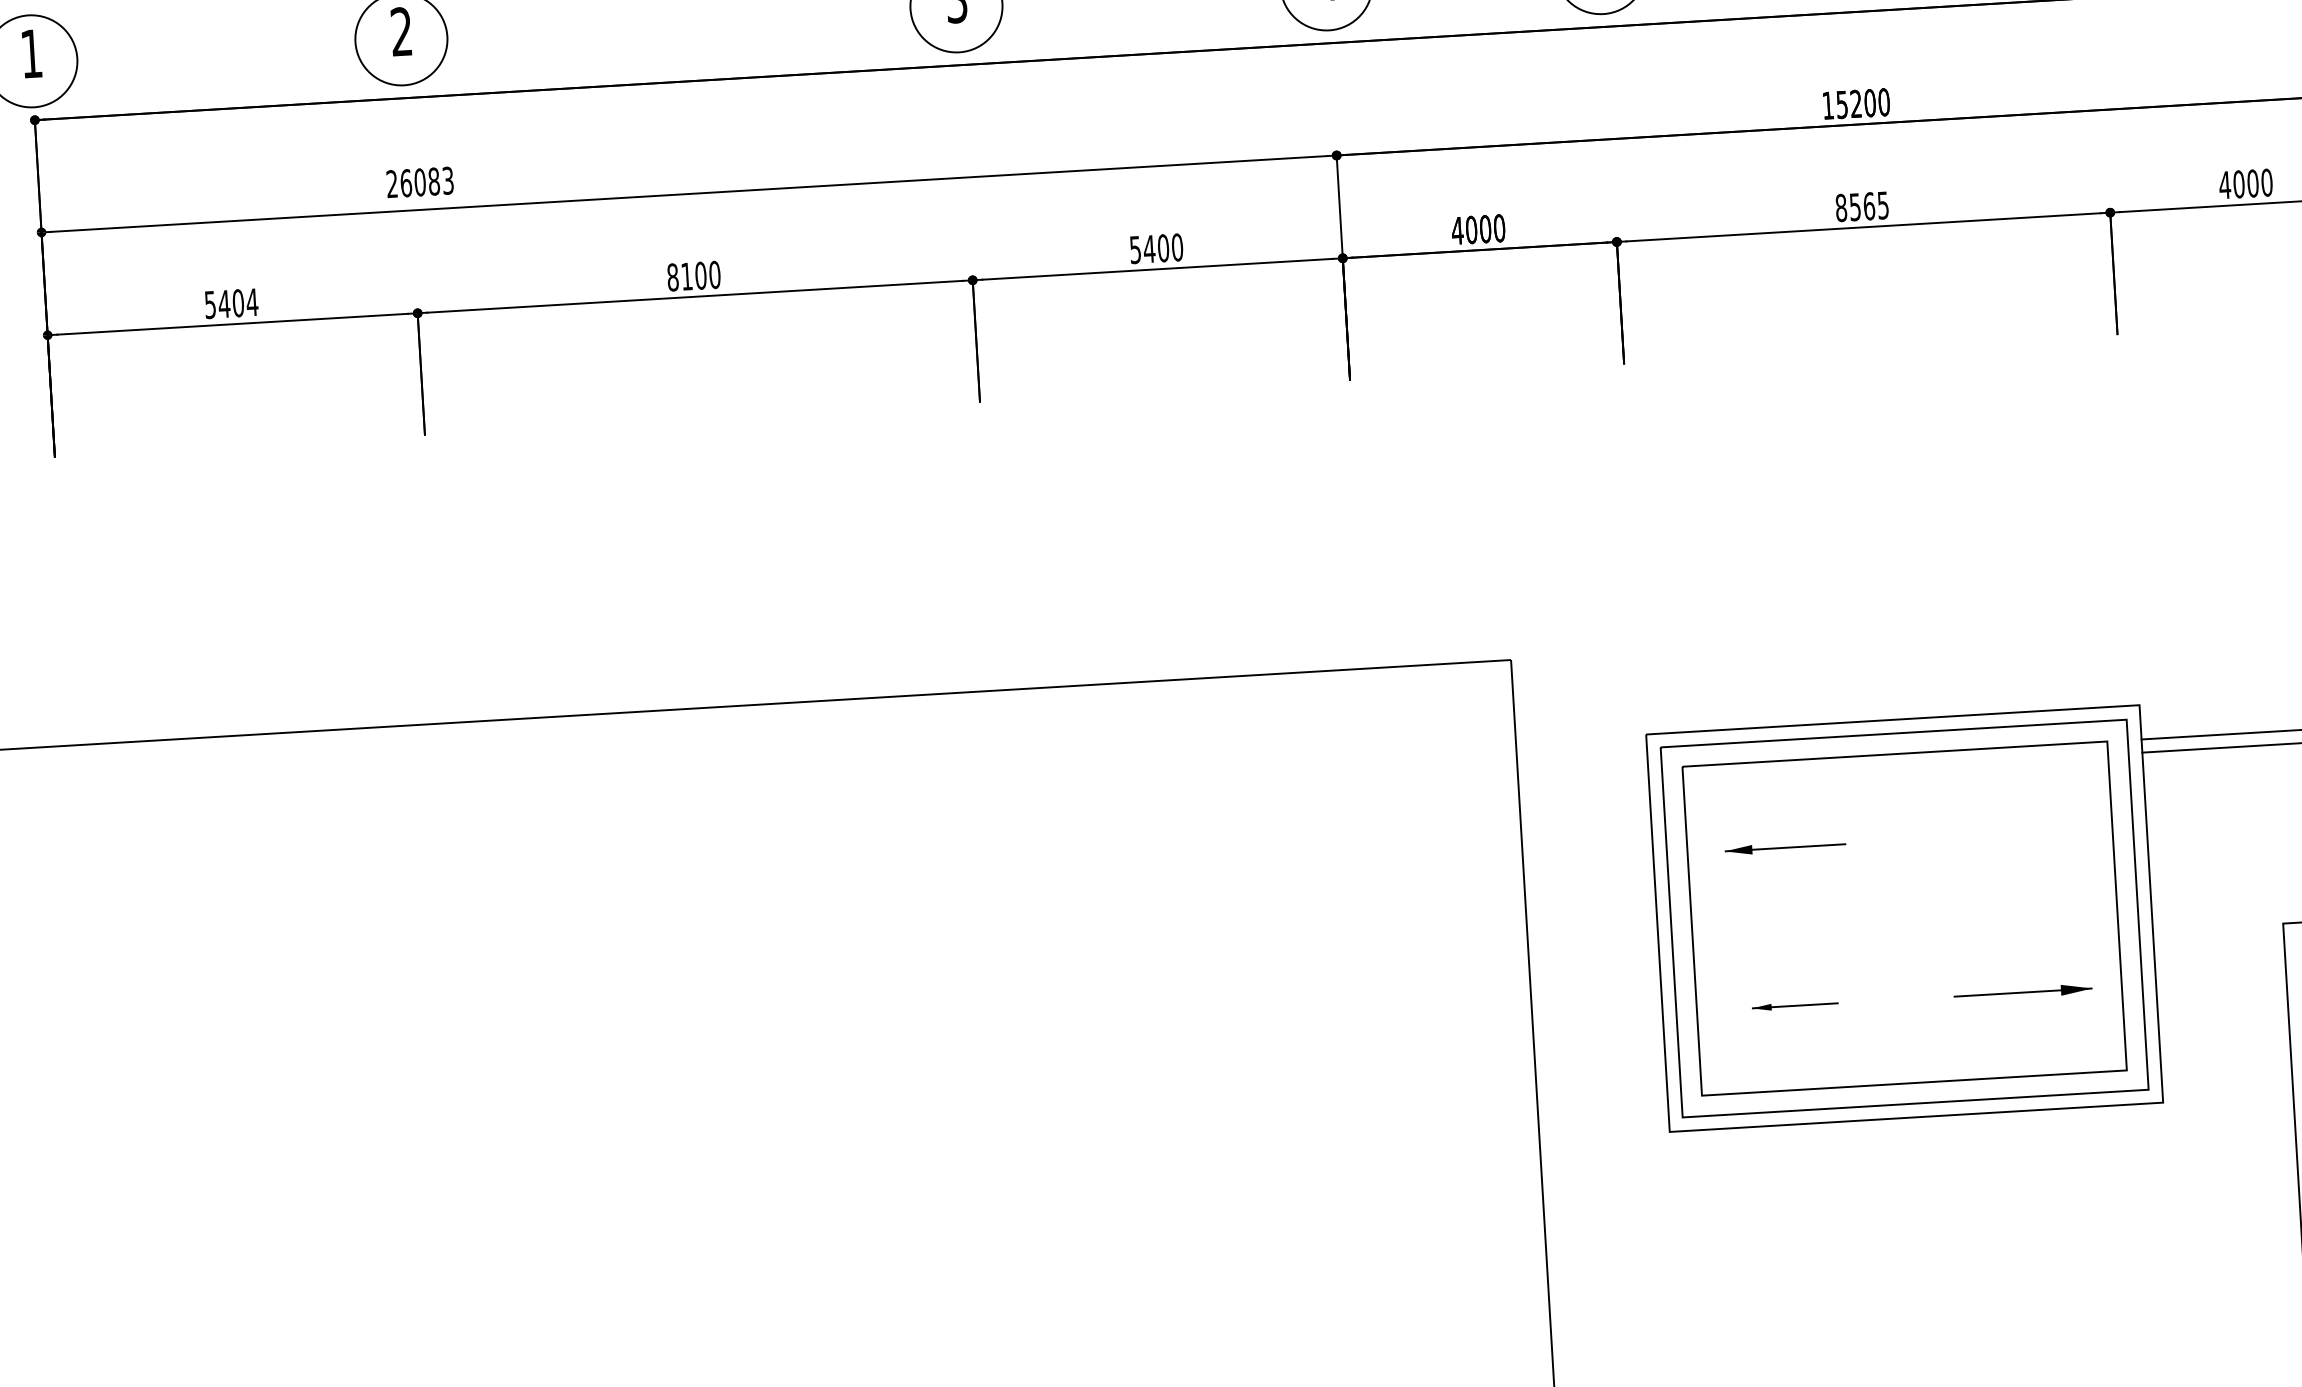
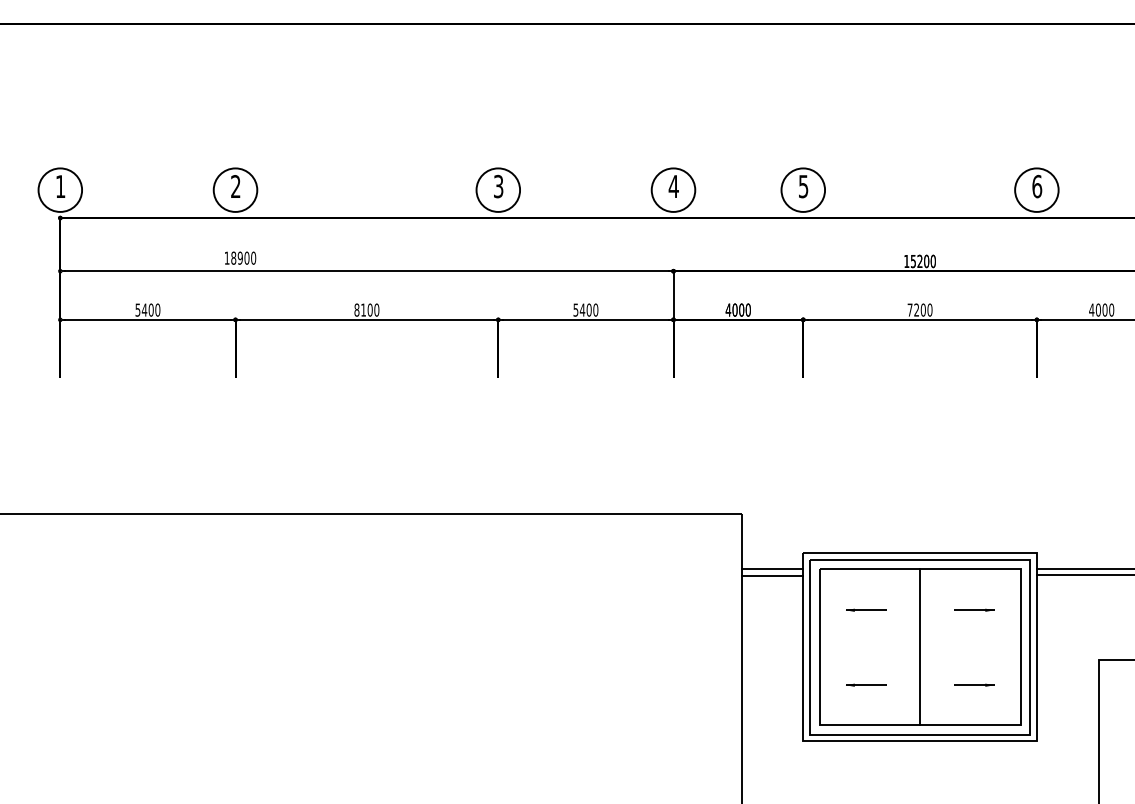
text: (420, 180) -> (240, 257), 26083 -> 18900
text: (1861, 205) -> (919, 309), 8565 -> 7200
text: (251, 301) -> (157, 309), 5404 -> 5400
line: (1583, 773) -> (772, 569), added
line: (1583, 785) -> (772, 575), added
part: (2014, 832) -> (974, 609), added
part: (1786, 845) -> (866, 609), size x0.71
line: (1905, 917) -> (920, 646), added
part: (2024, 990) -> (974, 684), size x0.62

